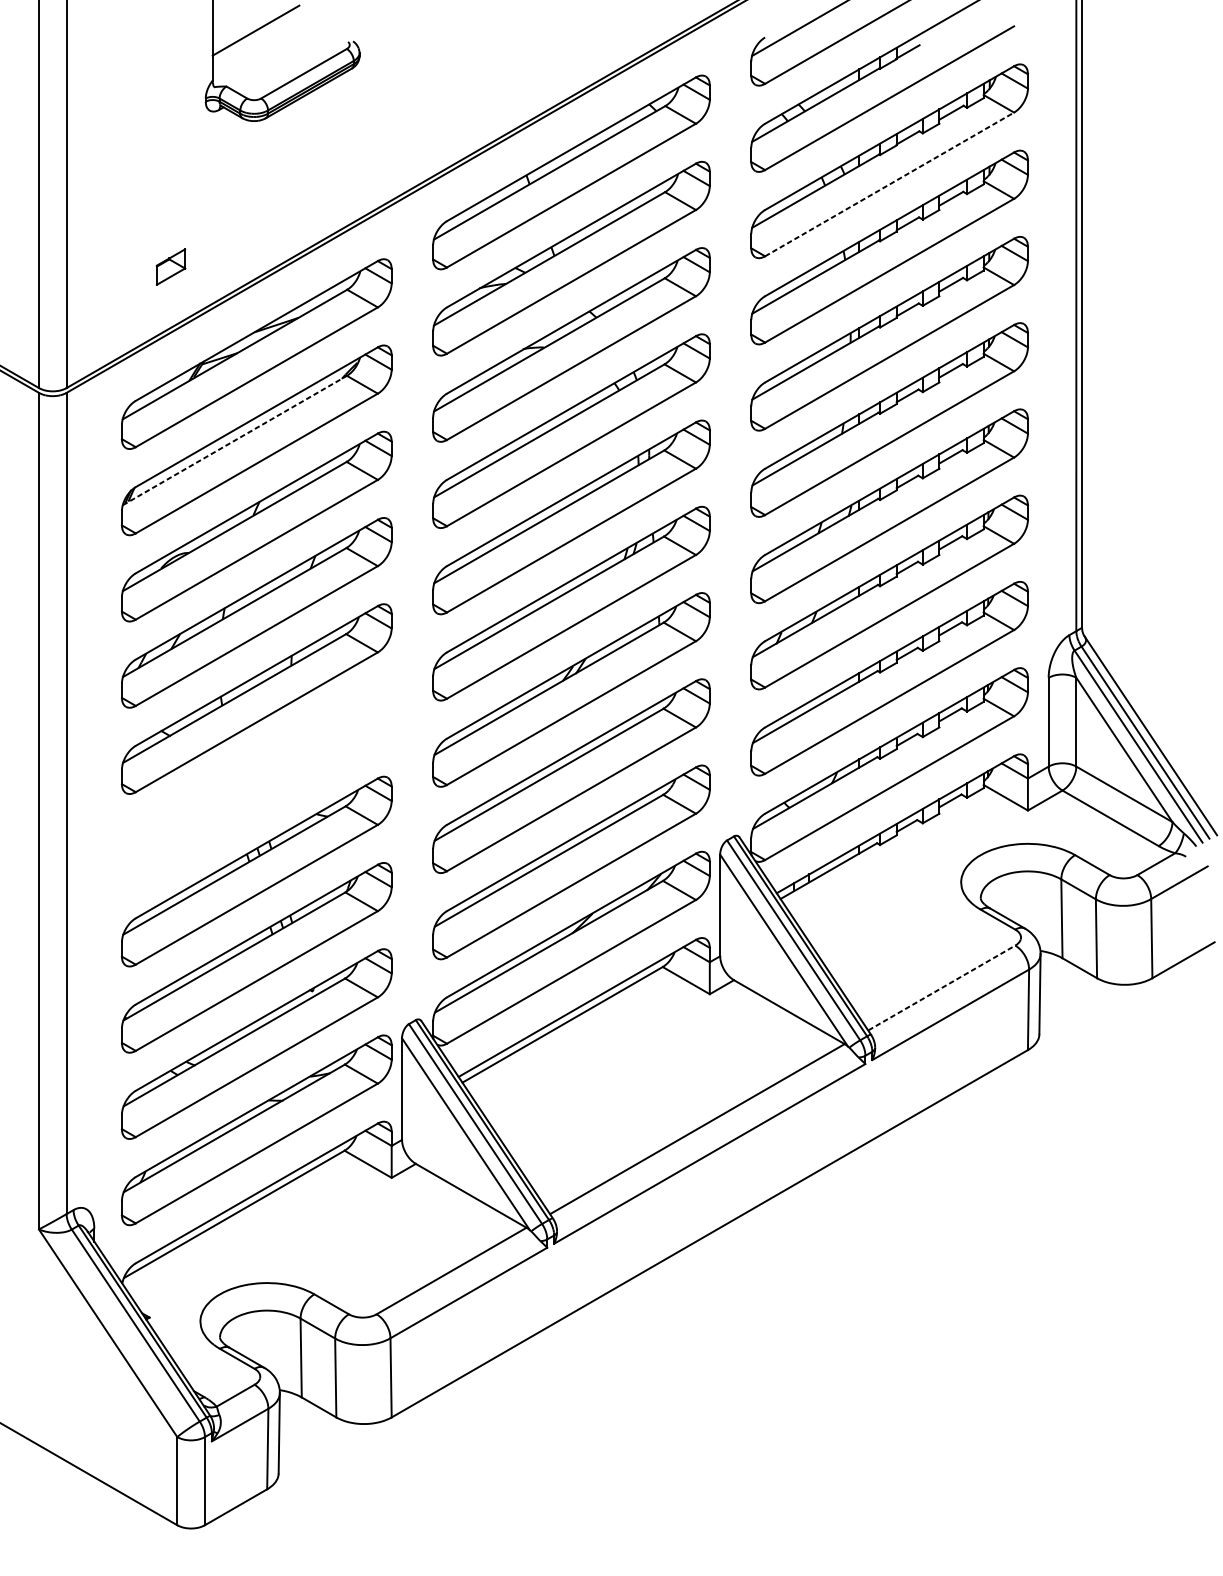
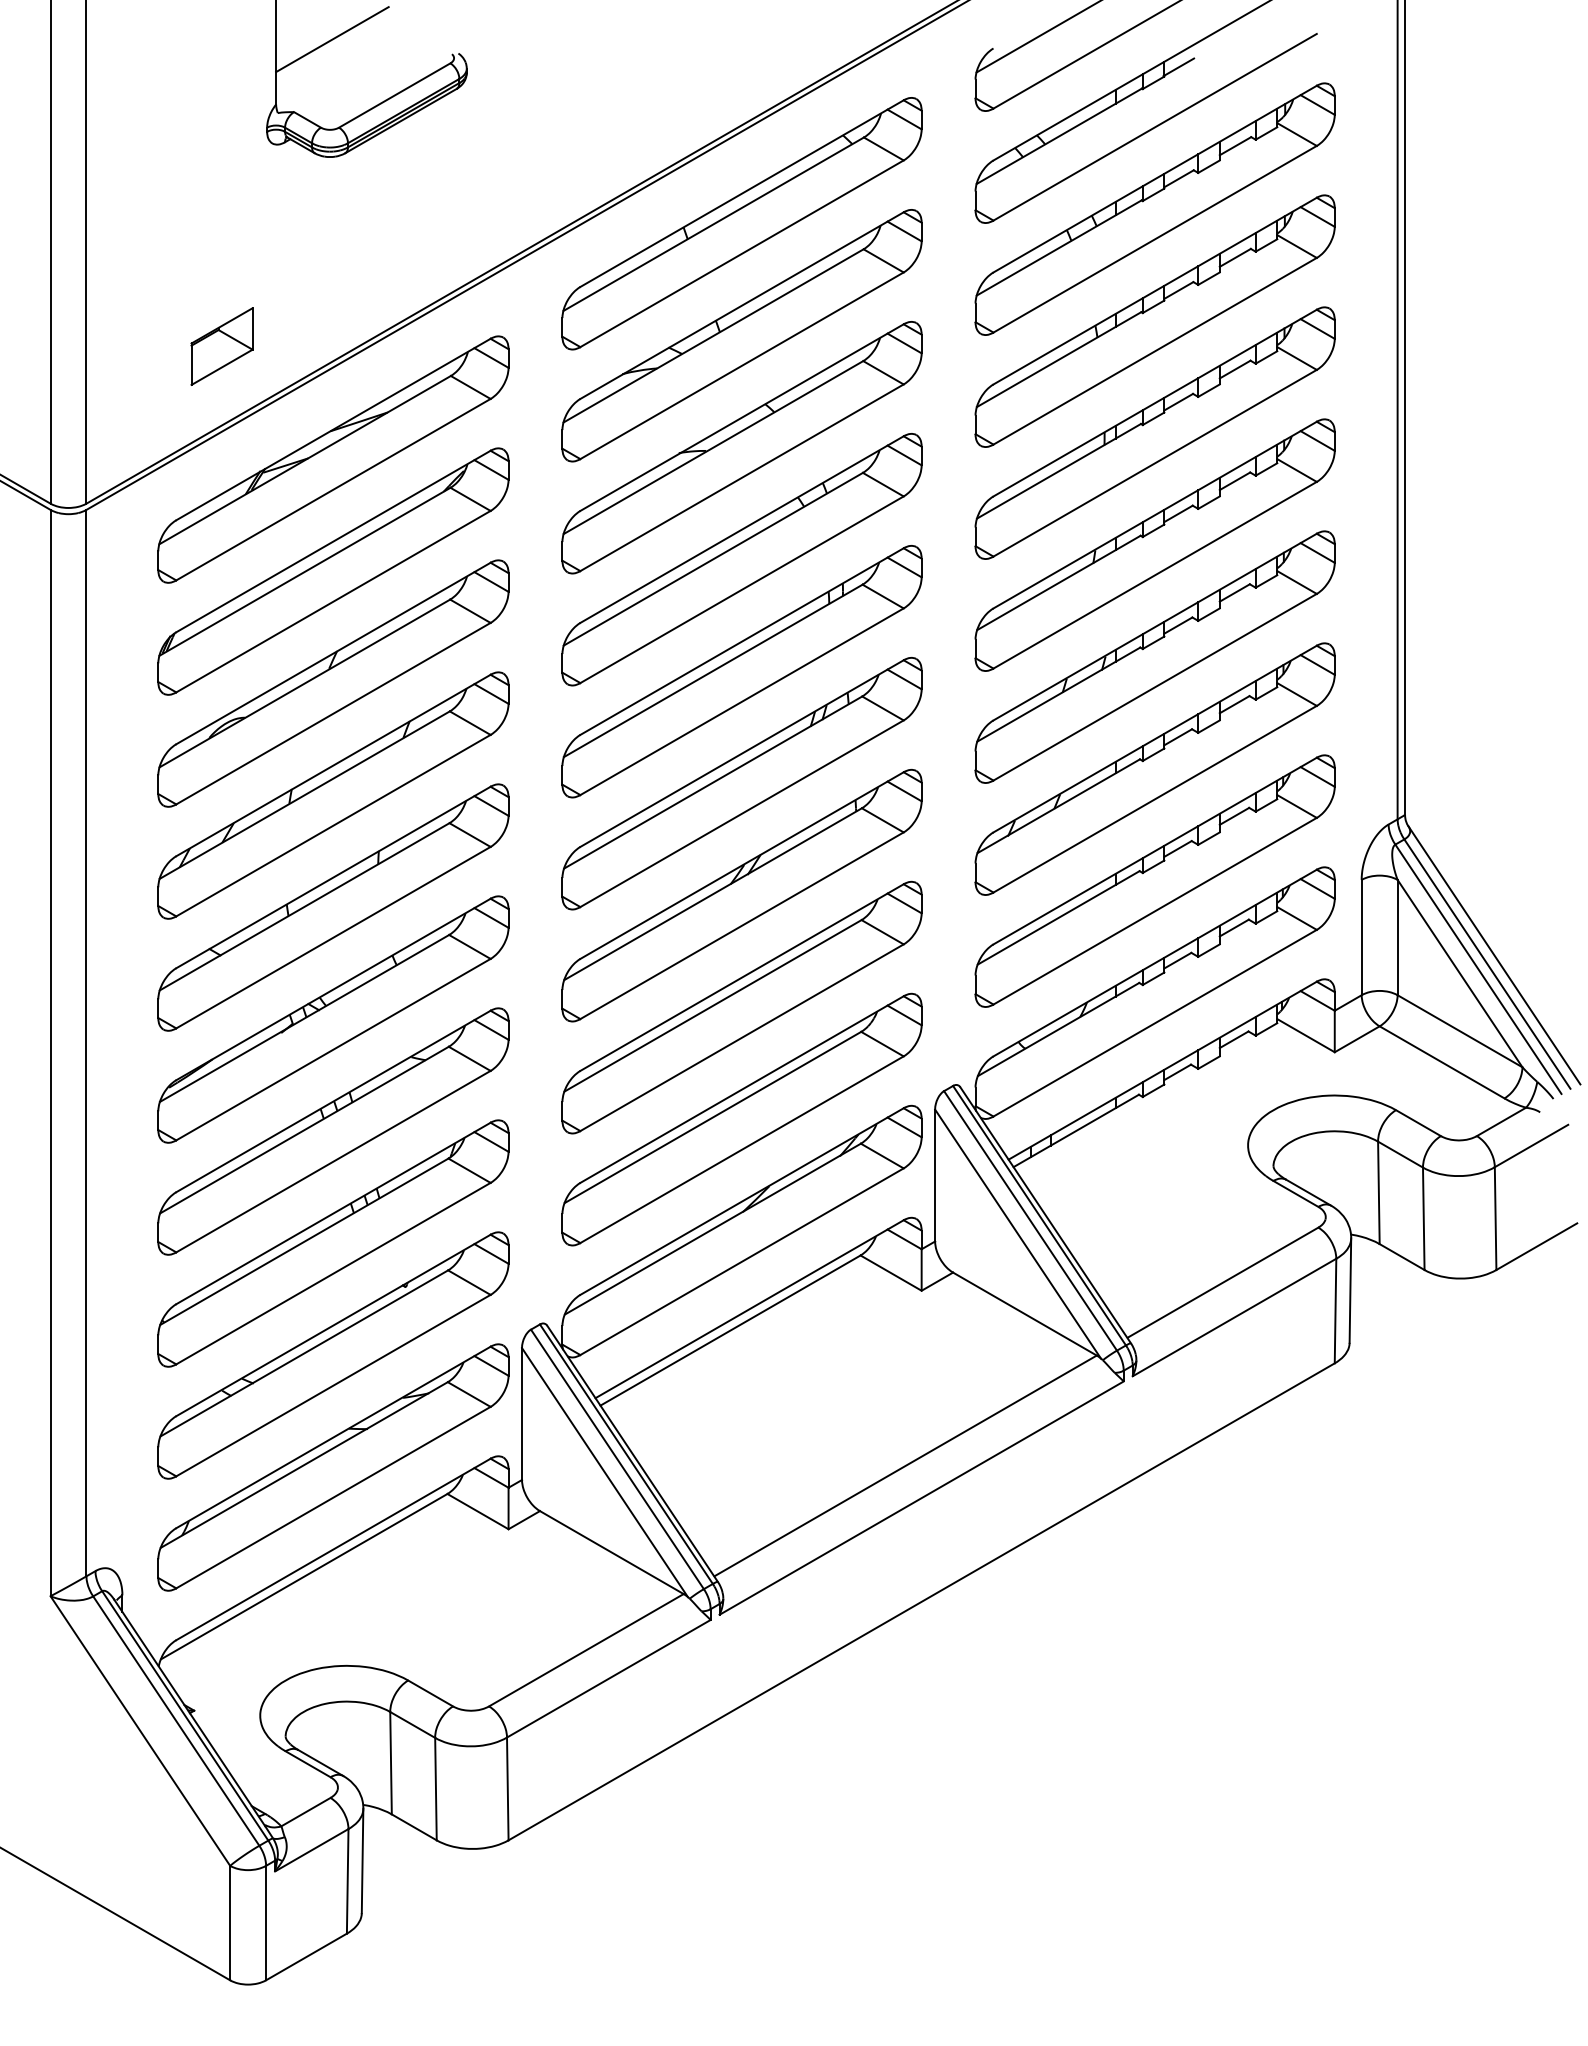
line: (889, 184) -> (1155, 239), dashed -> solid
part: (170, 267) -> (221, 346), size x1.67
line: (235, 440) -> (305, 571), dashed -> solid
part: (256, 785) -> (333, 1019), added
line: (942, 987) -> (1223, 1282), dashed -> solid

